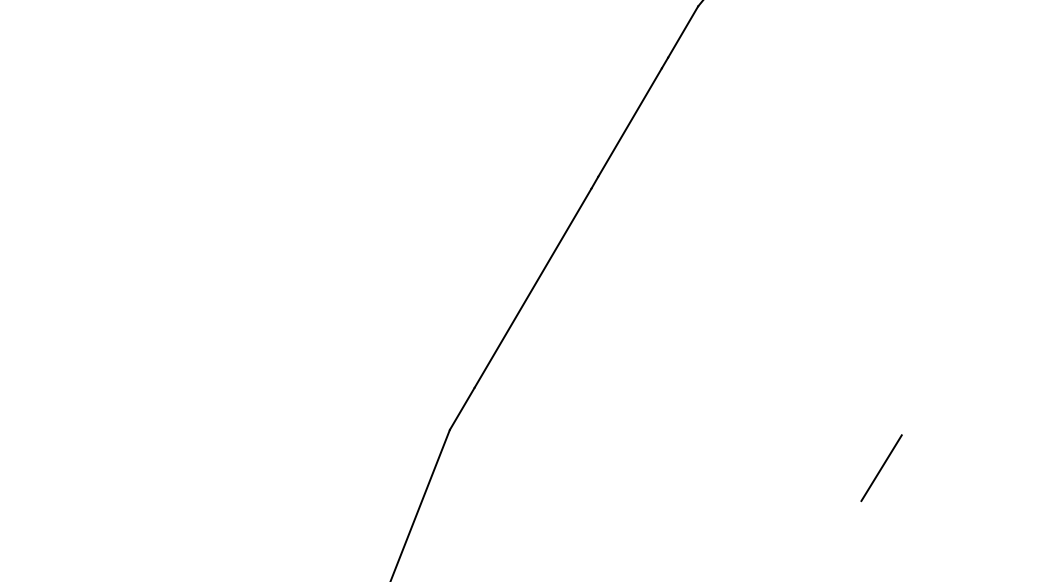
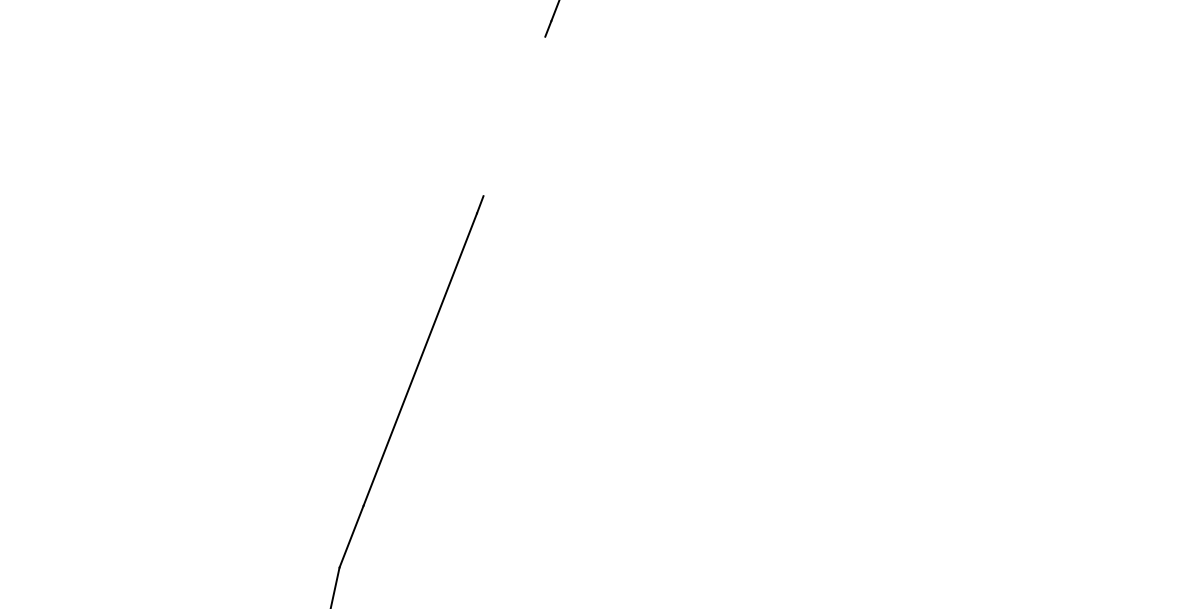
line: (629, 122) -> (513, 116), removed
line: (881, 468) -> (926, 525), removed

